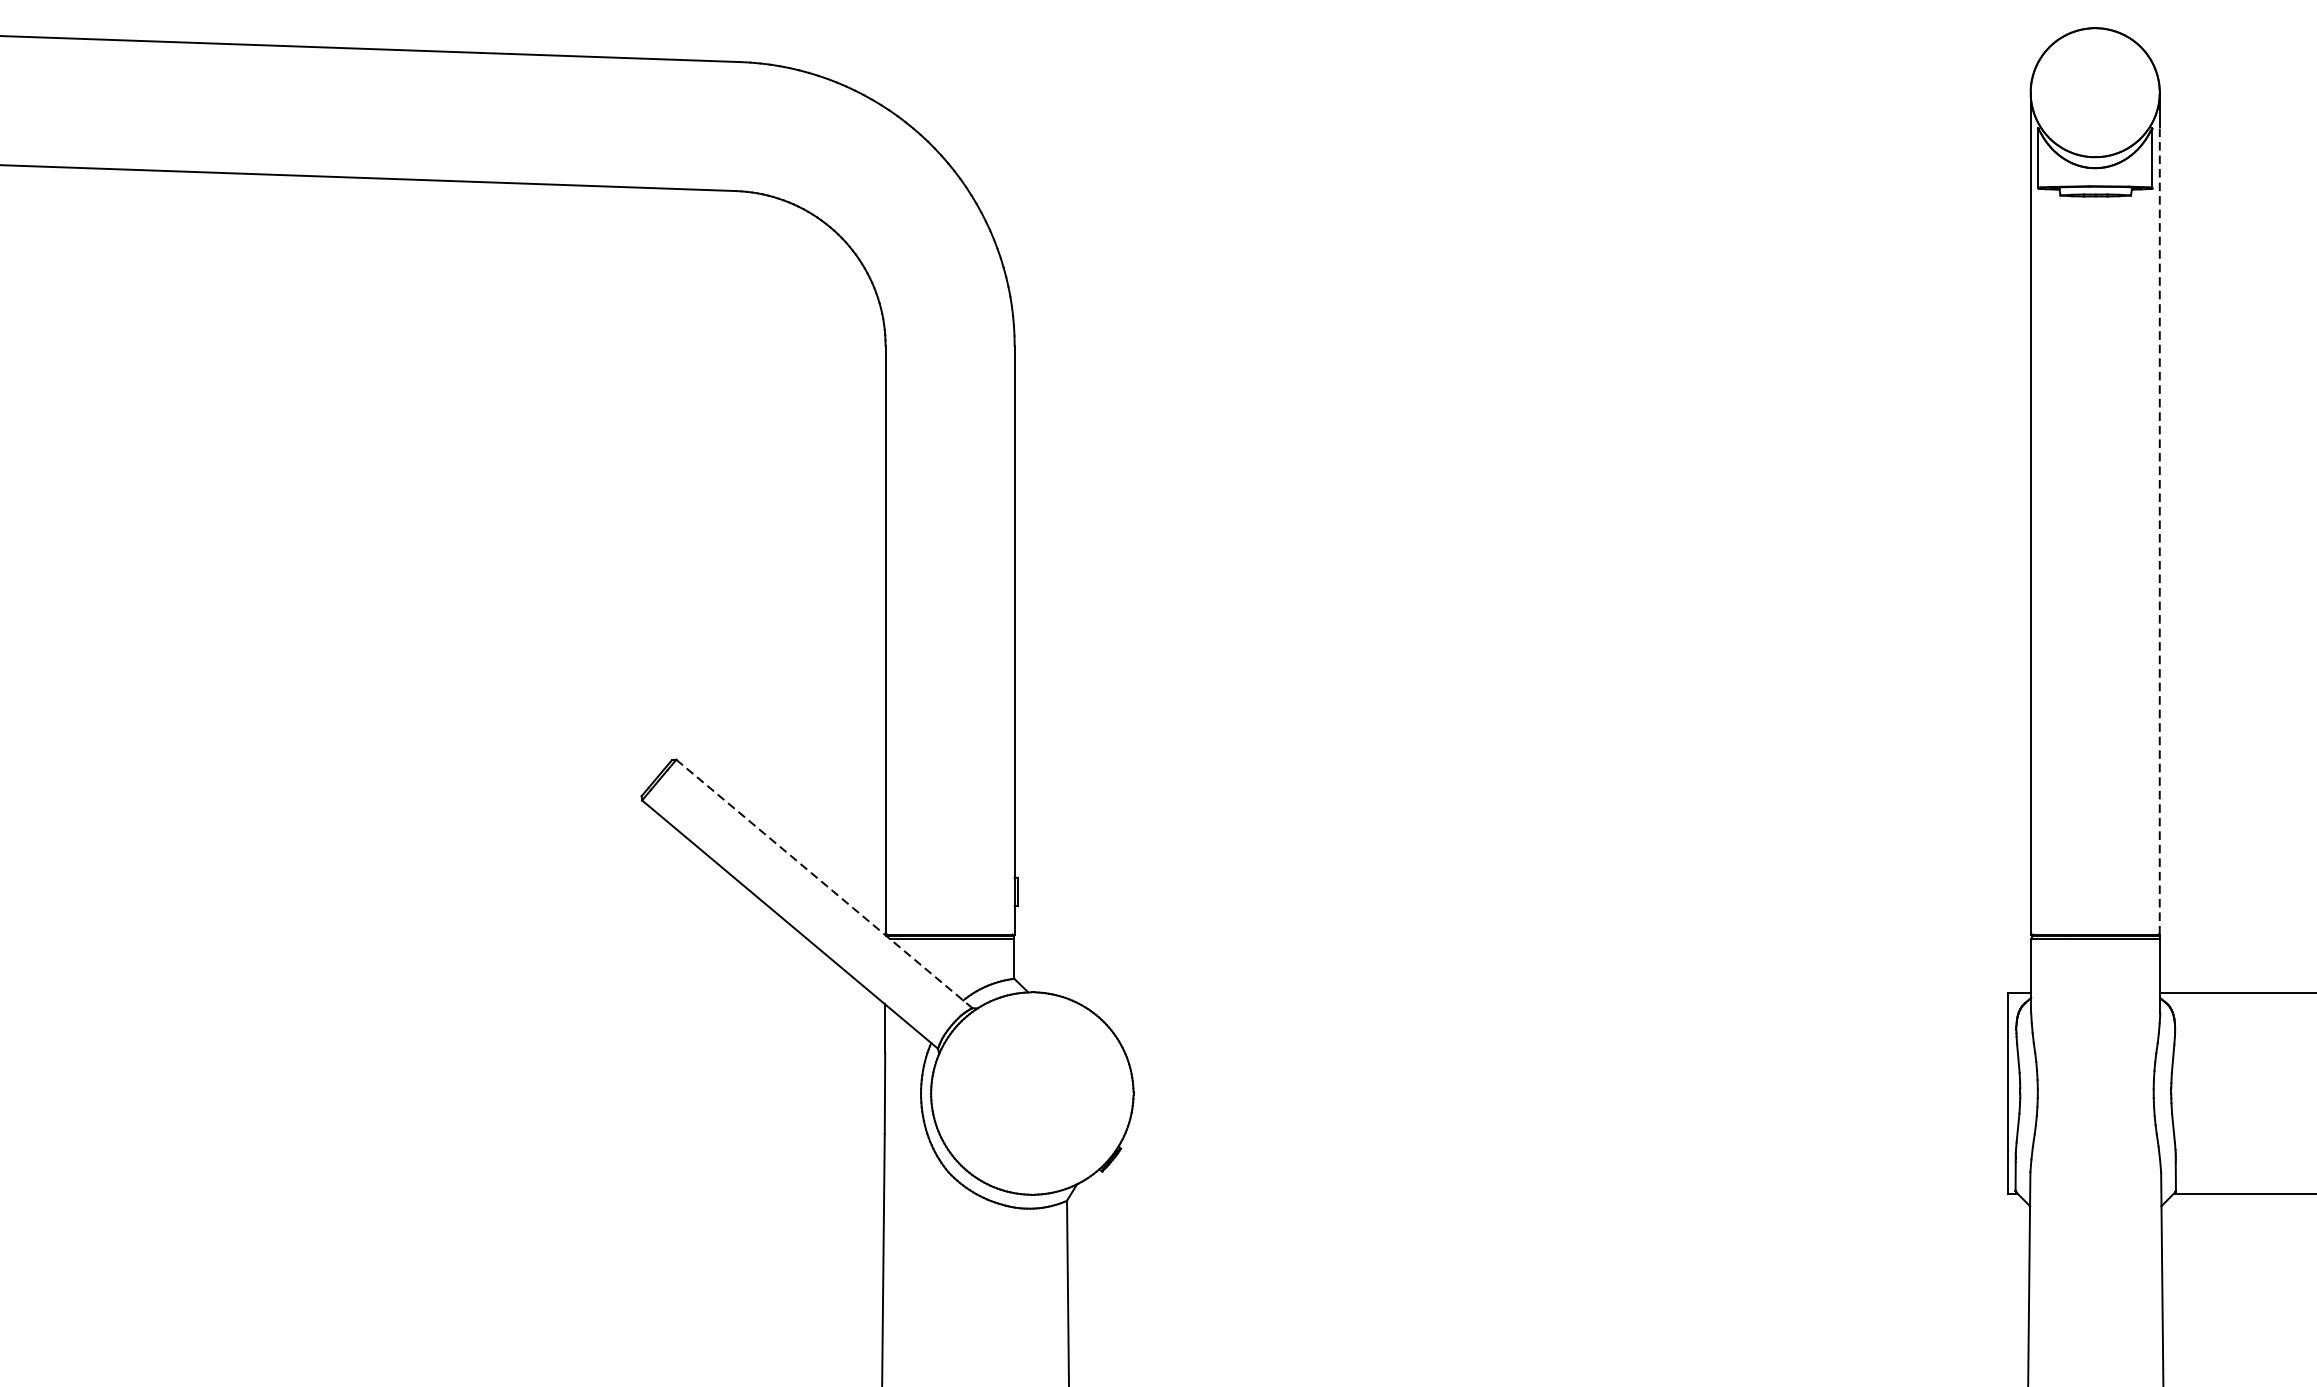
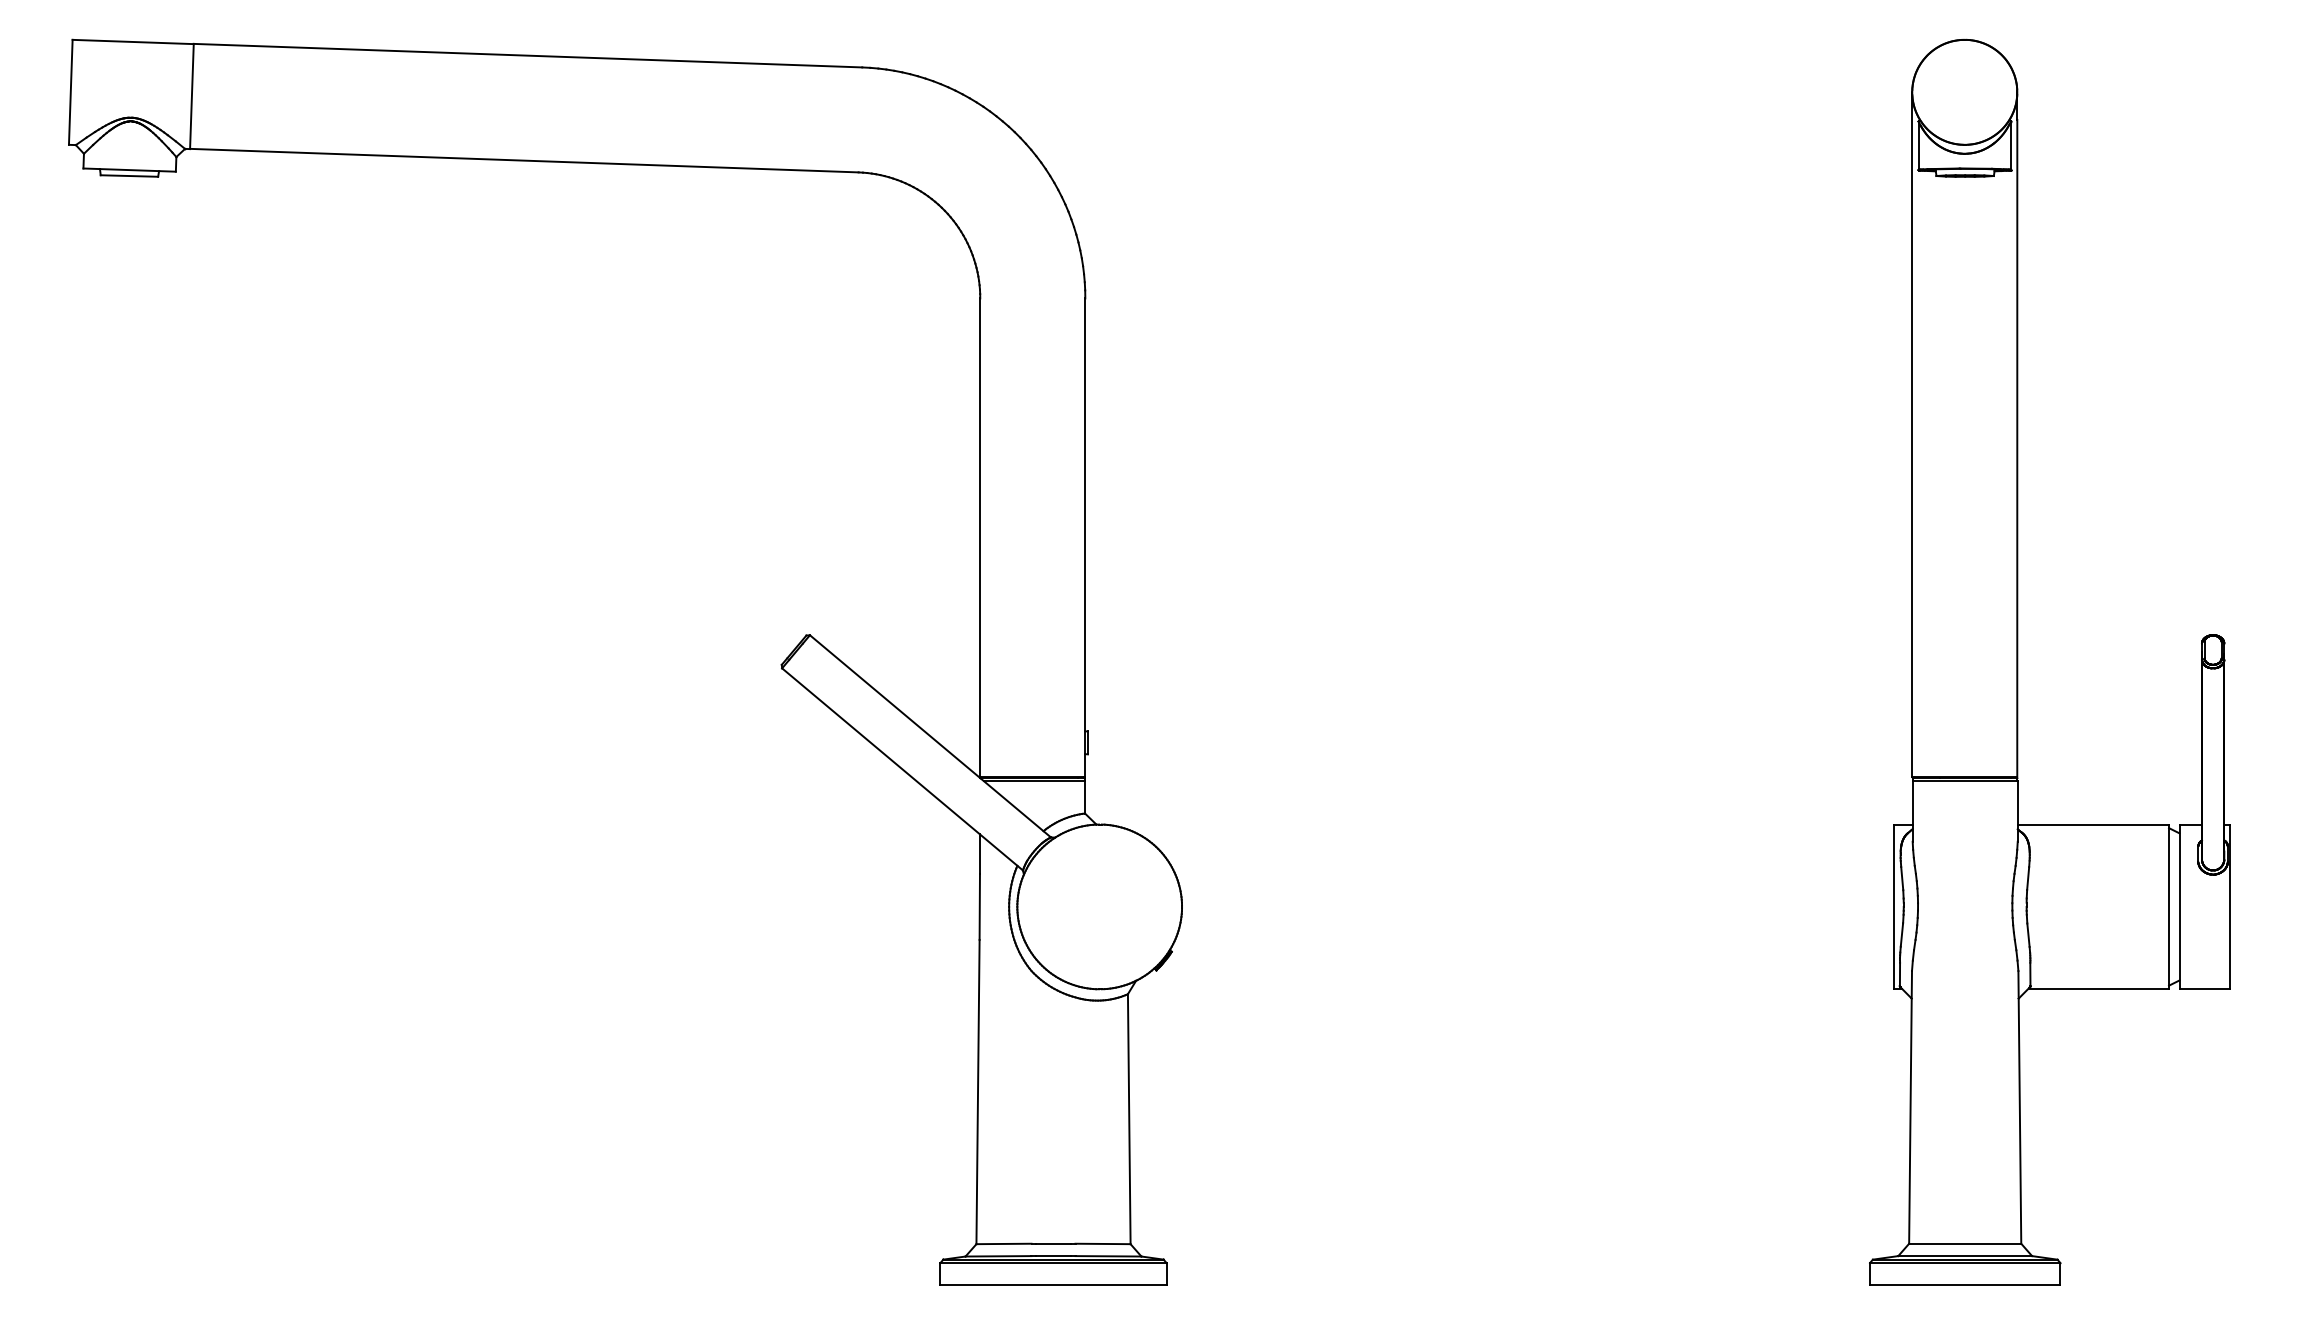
line: (2160, 530) -> (2017, 448), dashed -> solid
line: (824, 884) -> (930, 736), dashed -> solid

